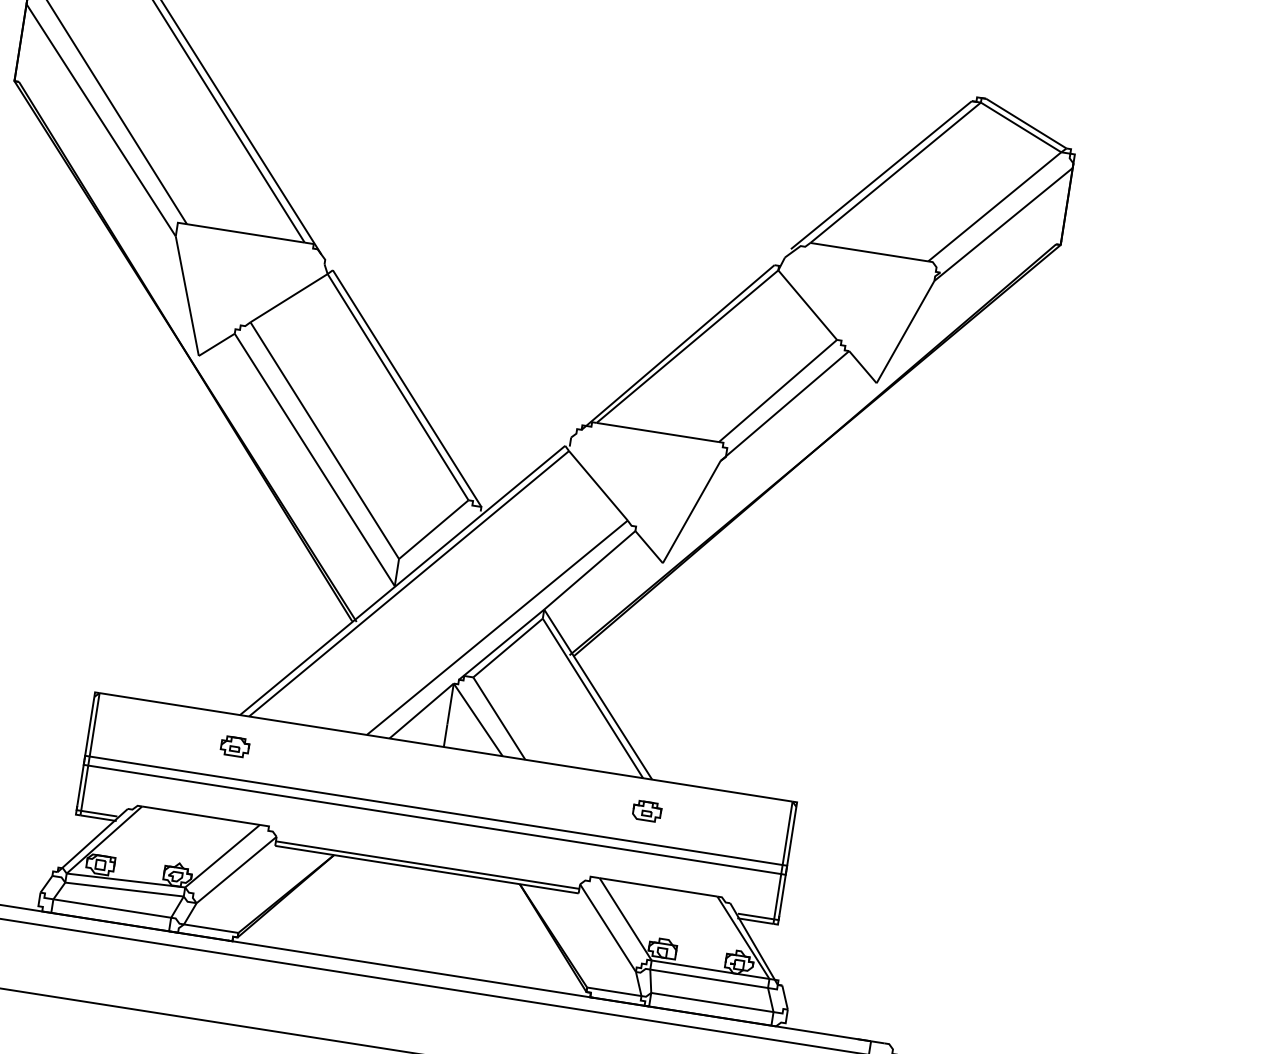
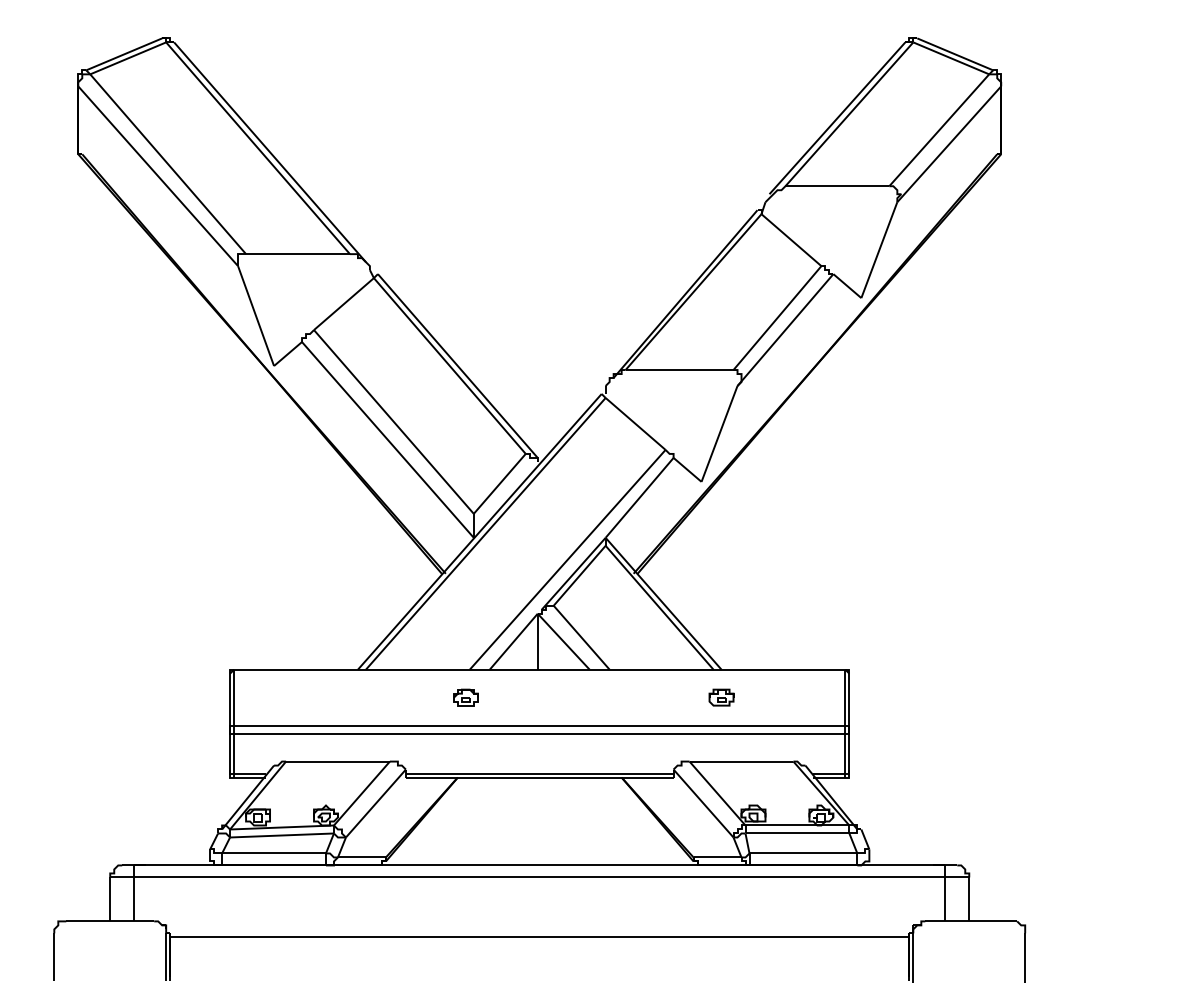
part: (234, 746) -> (465, 697), moved

